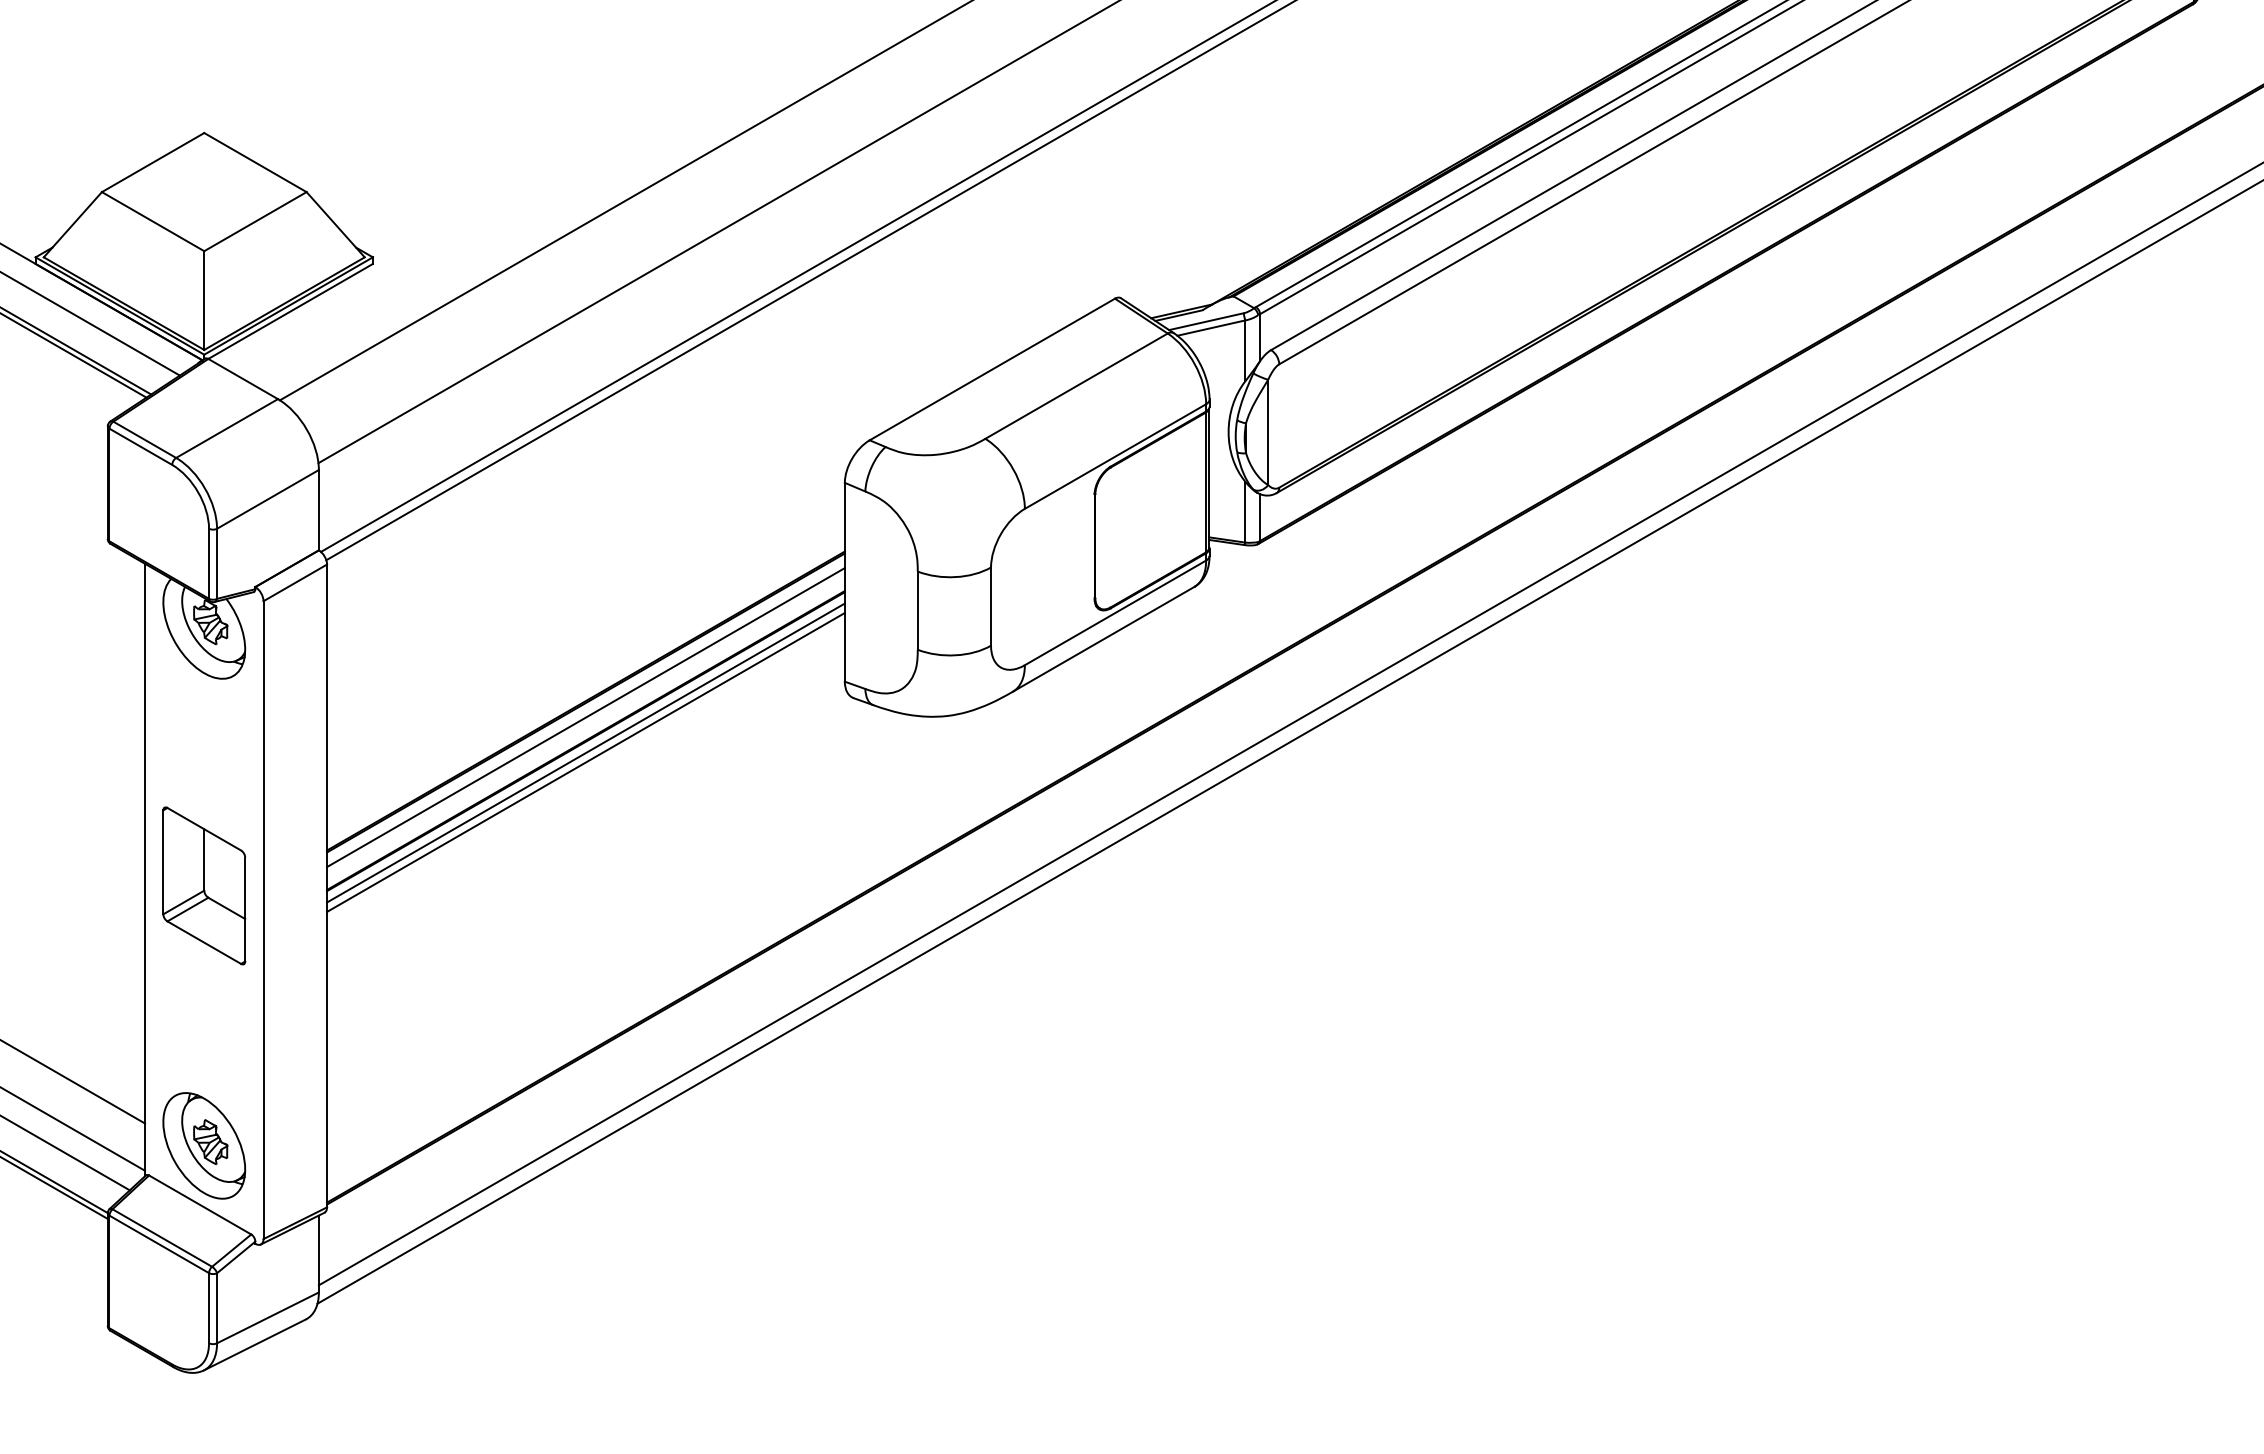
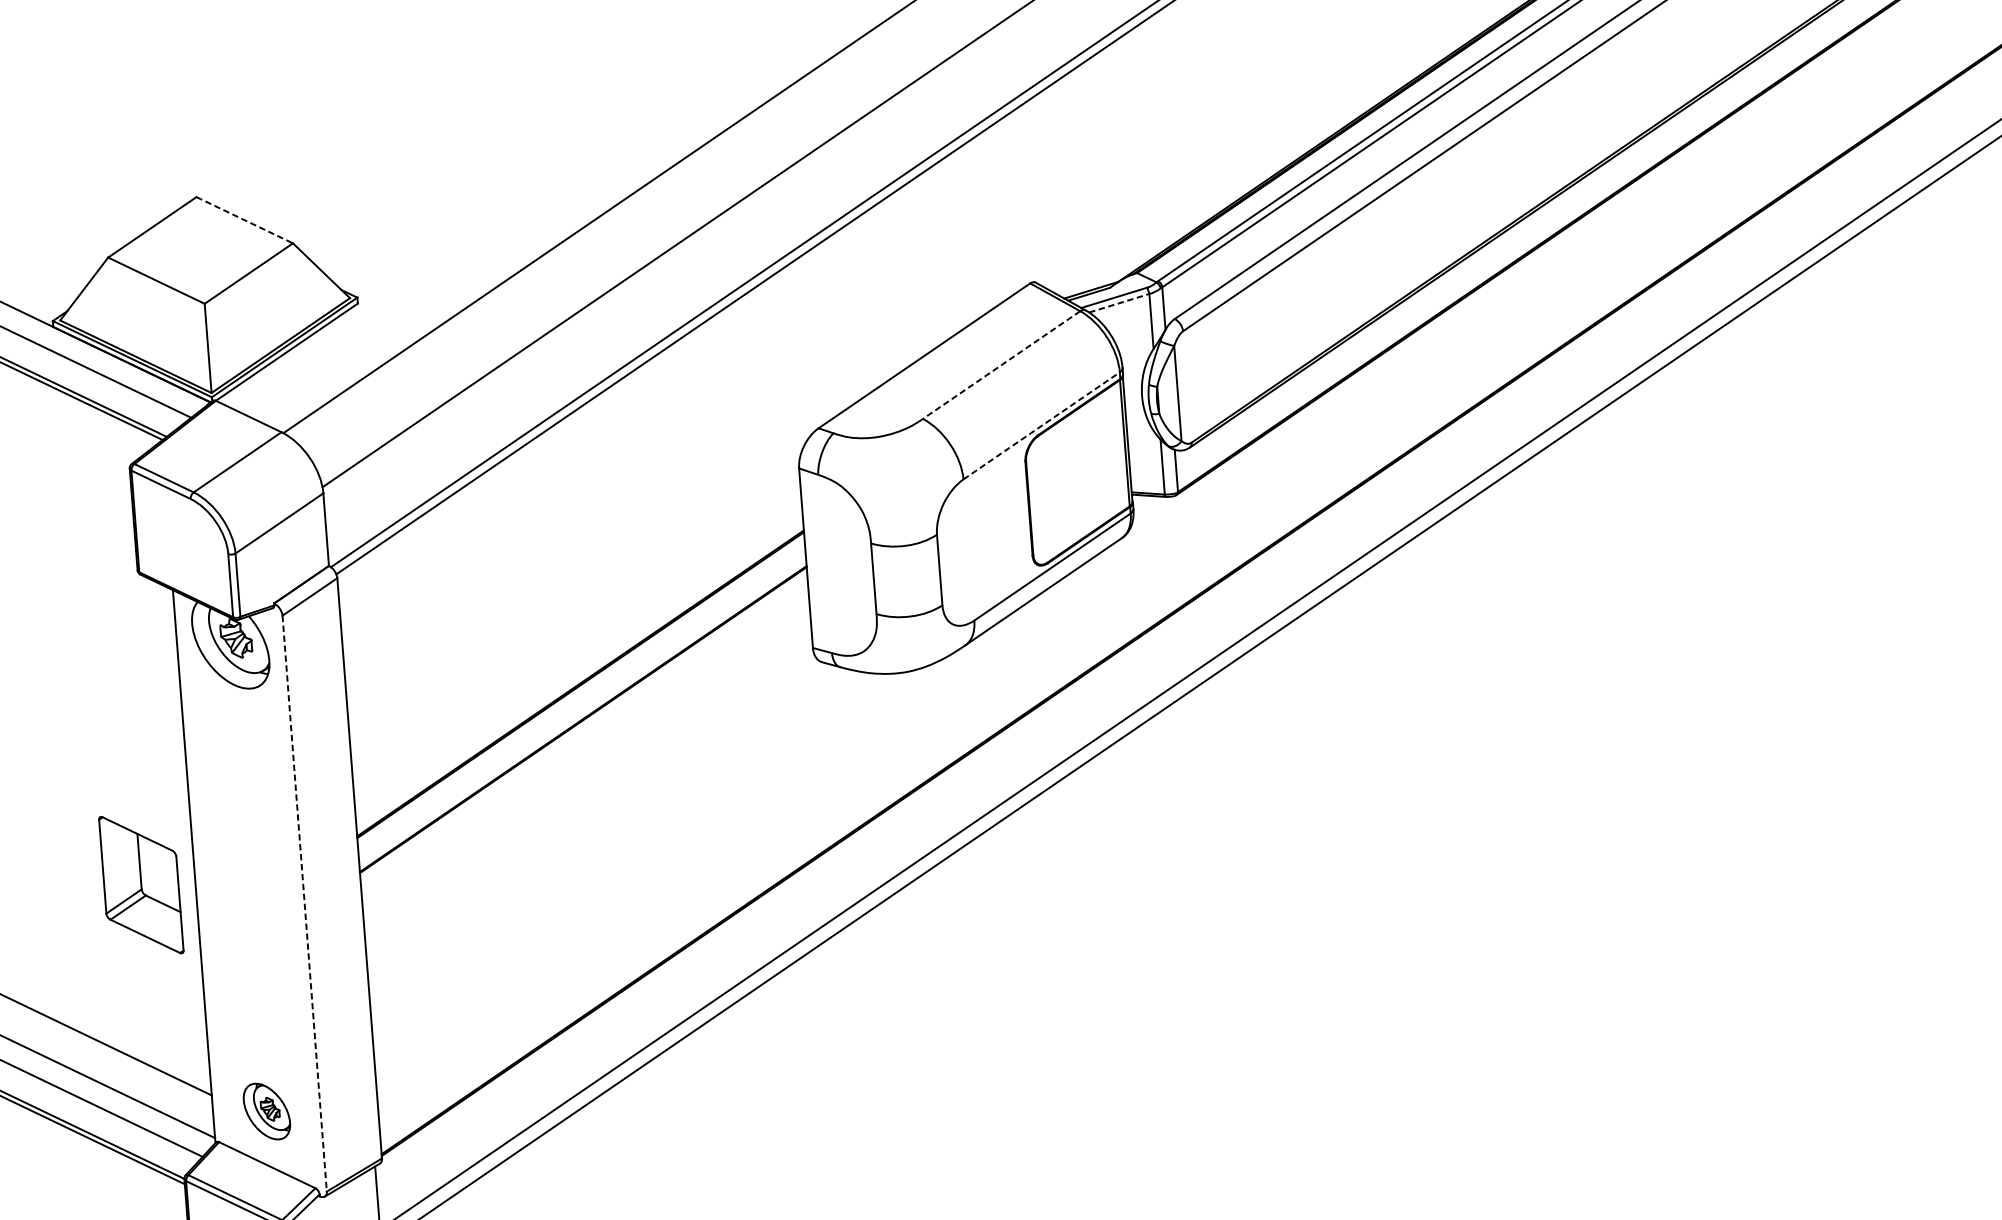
line: (255, 162) -> (244, 220), solid -> dashed
line: (1211, 328) -> (1119, 303), solid -> dashed
line: (1076, 386) -> (1001, 365), solid -> dashed
line: (1115, 456) -> (1041, 425), solid -> dashed
line: (585, 717) -> (581, 698), removed
line: (585, 752) -> (583, 729), removed
line: (585, 762) -> (584, 738), removed
part: (204, 885) -> (141, 884), moved
line: (263, 920) -> (304, 903), solid -> dashed
part: (204, 1145) -> (267, 1111), size x0.6

